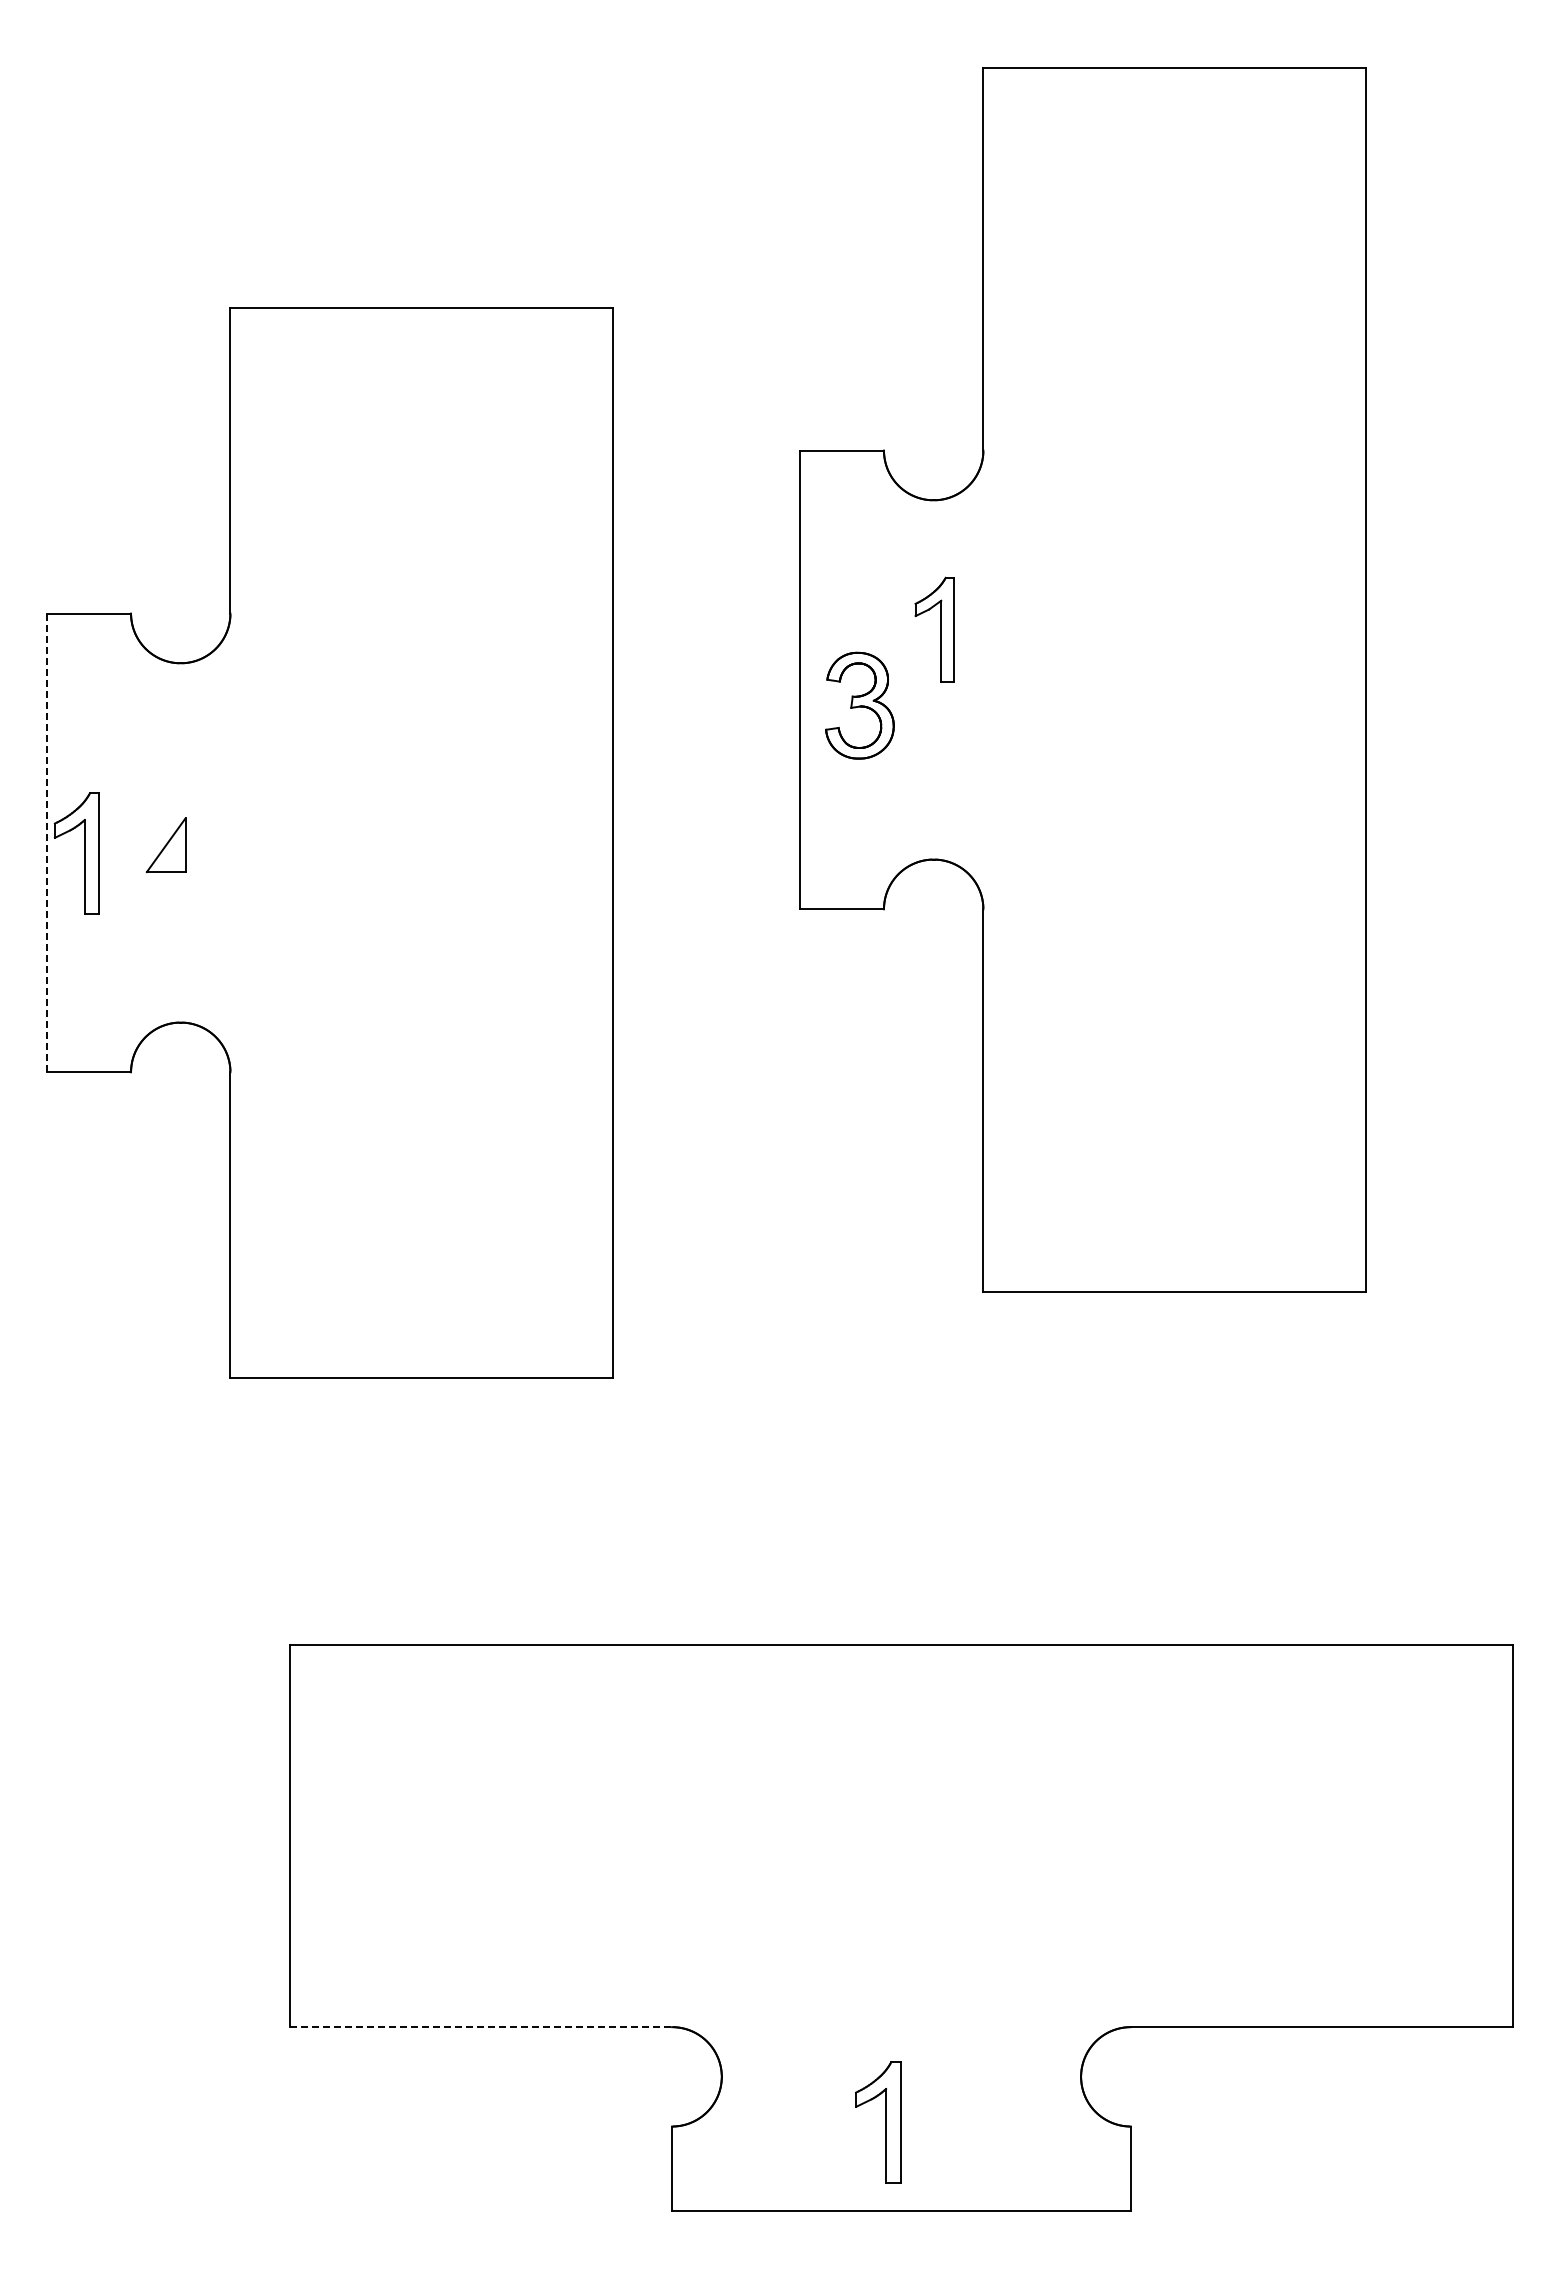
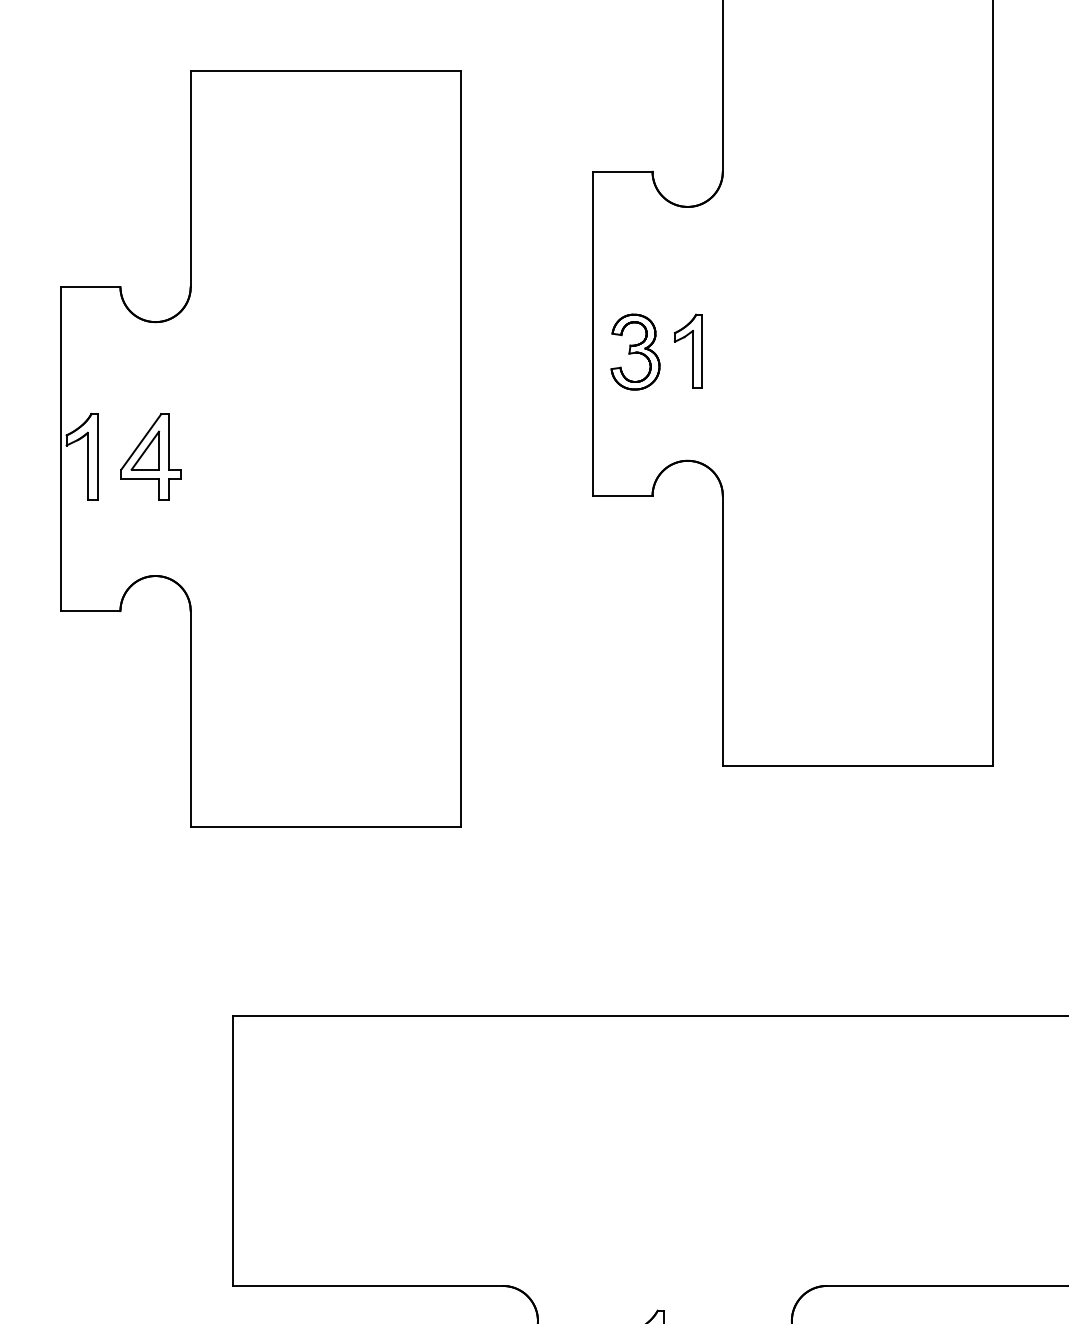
part: (934, 629) -> (688, 351), moved
line: (46, 843) -> (60, 449), dashed -> solid
part: (173, 853) -> (150, 456), added
line: (481, 2027) -> (368, 1286), dashed -> solid

